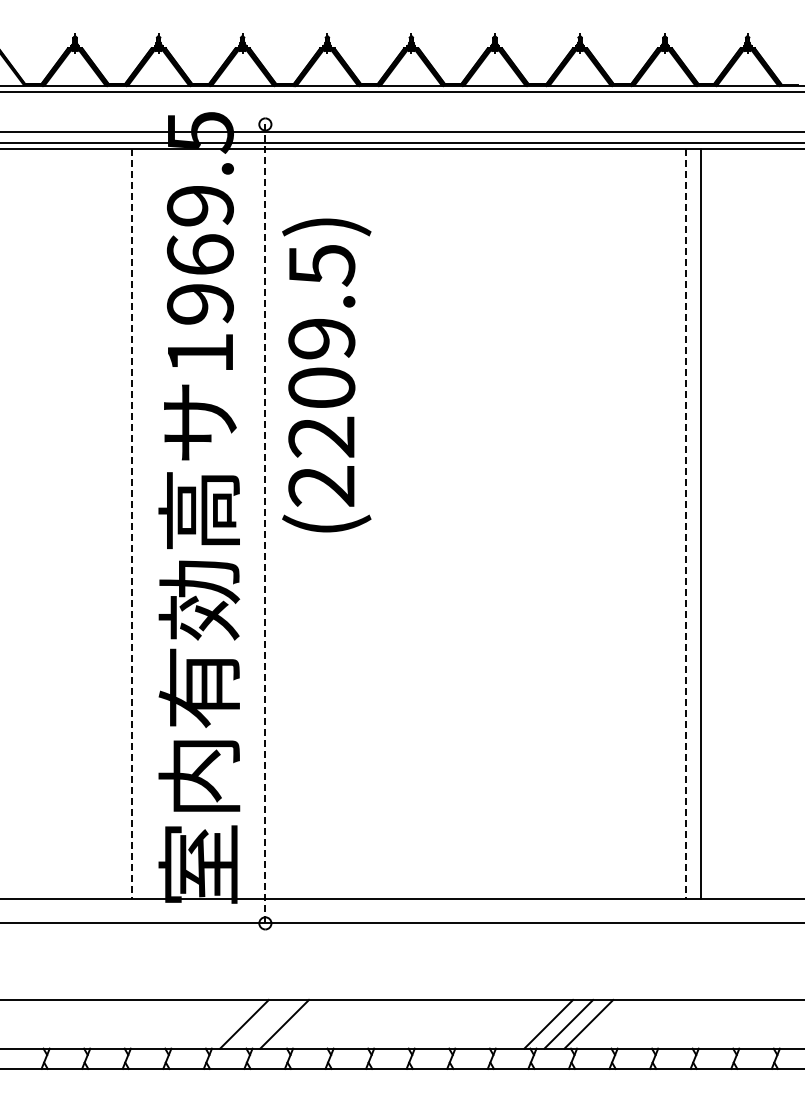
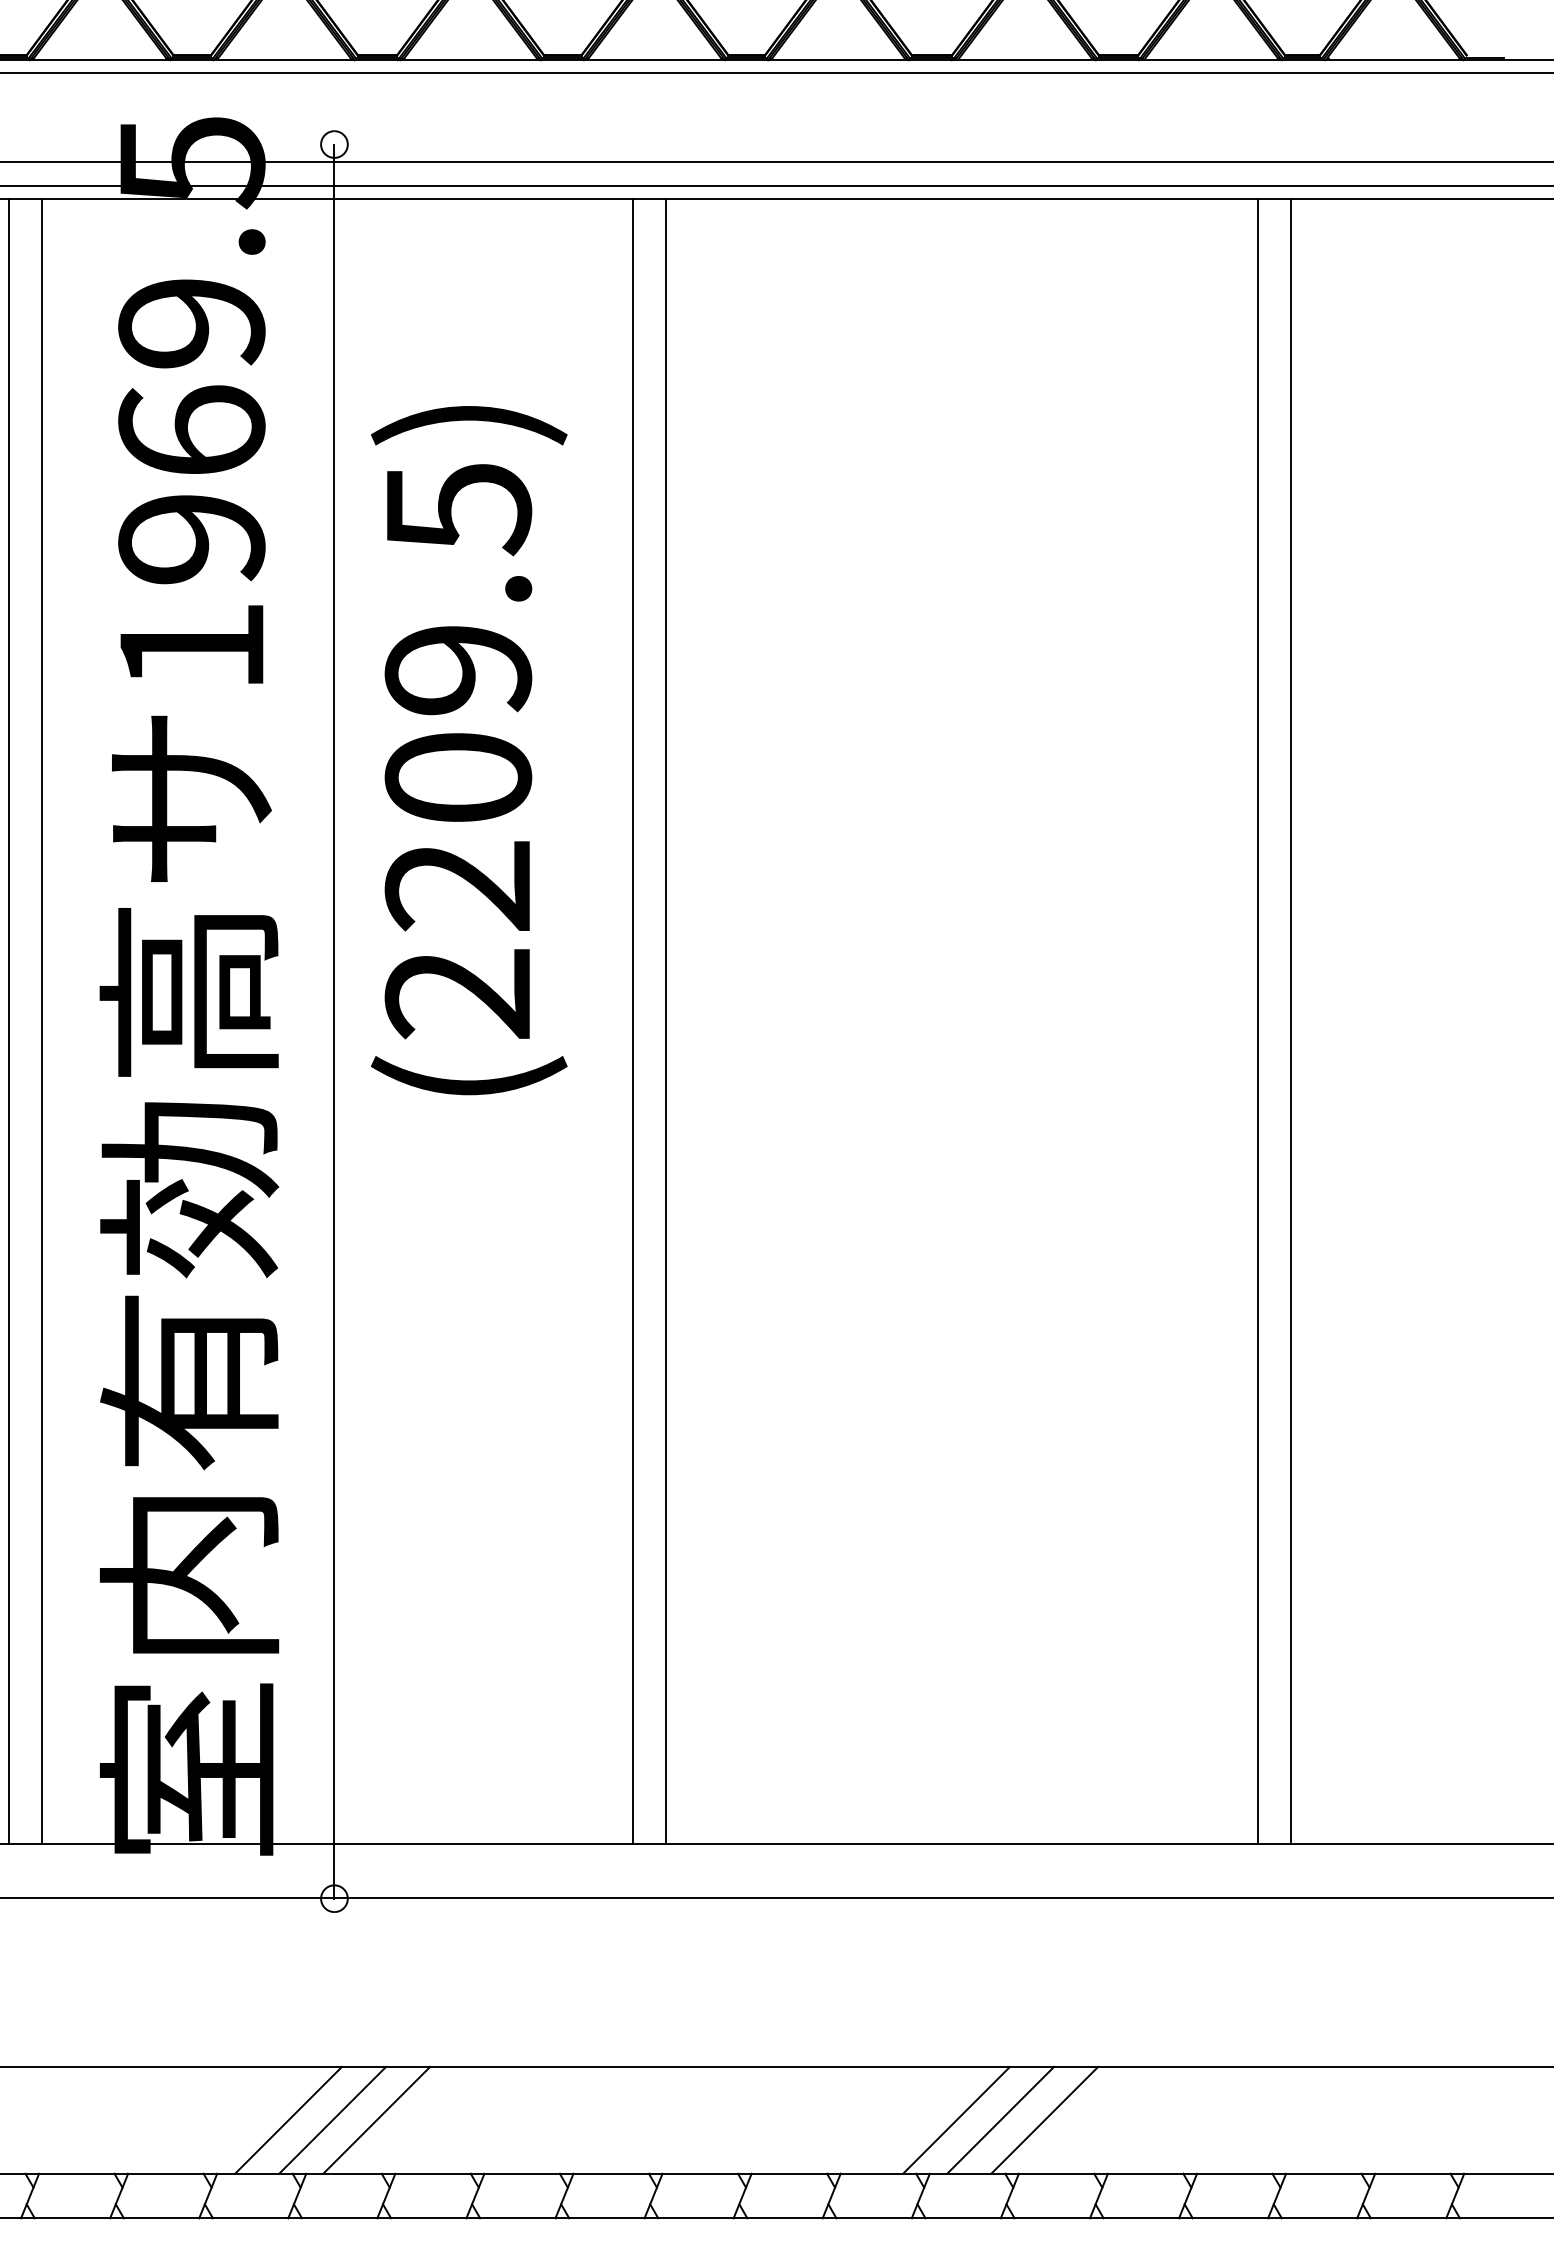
text: (326, 375) -> (468, 750), moved
line: (117, 523) -> (9, 1020), added
line: (132, 523) -> (42, 1020), dashed -> solid
line: (265, 523) -> (334, 1020), dashed -> solid
line: (401, 523) -> (633, 1020), added
line: (416, 523) -> (666, 1020), added
line: (685, 523) -> (1256, 1020), dashed -> solid
line: (264, 1023) -> (332, 2118), added

